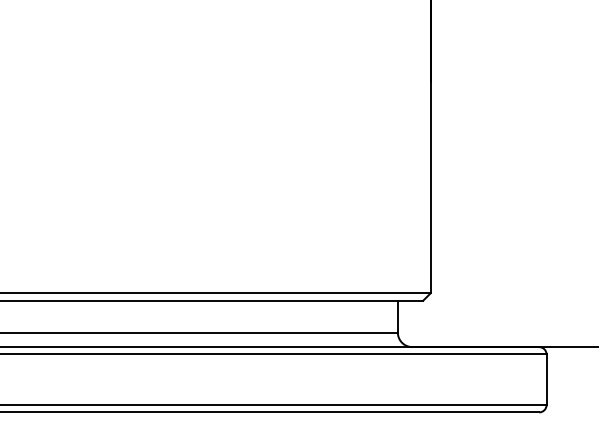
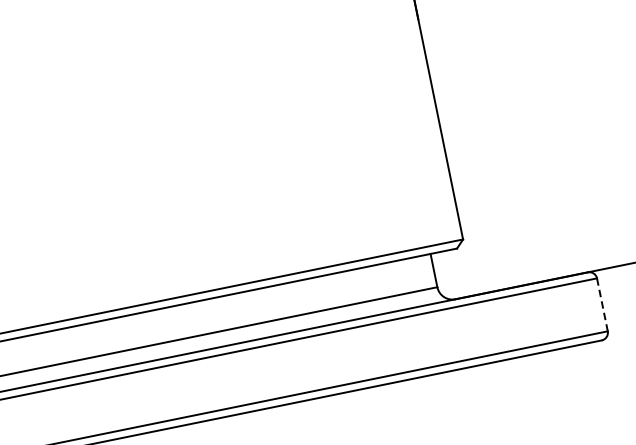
line: (546, 380) -> (602, 305), solid -> dashed

